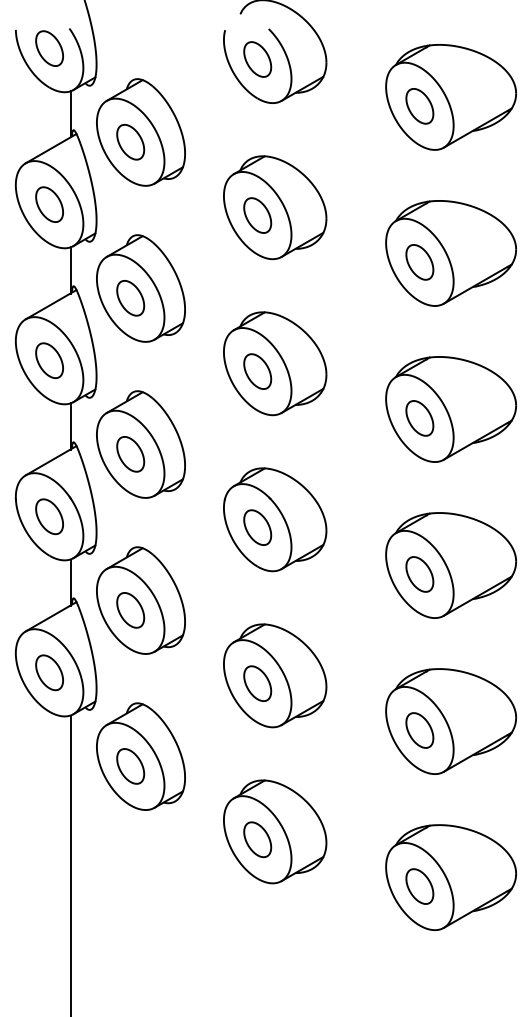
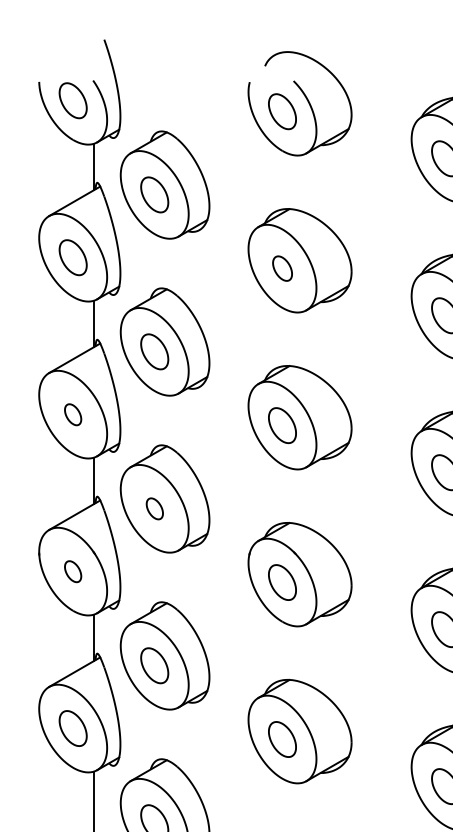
part: (257, 215) -> (282, 268), size x0.7
part: (49, 360) -> (73, 414), size x0.6
part: (130, 454) -> (154, 508), size x0.6
part: (49, 516) -> (73, 571), size x0.6

